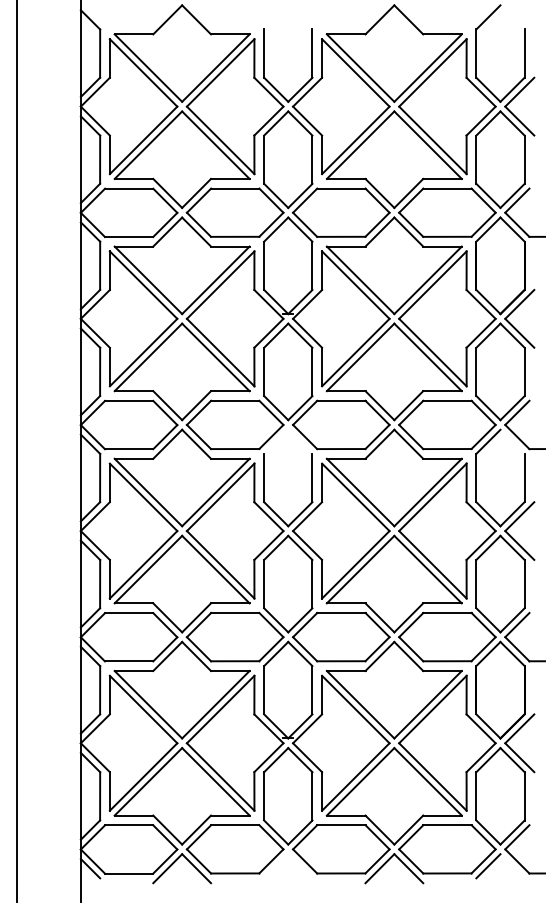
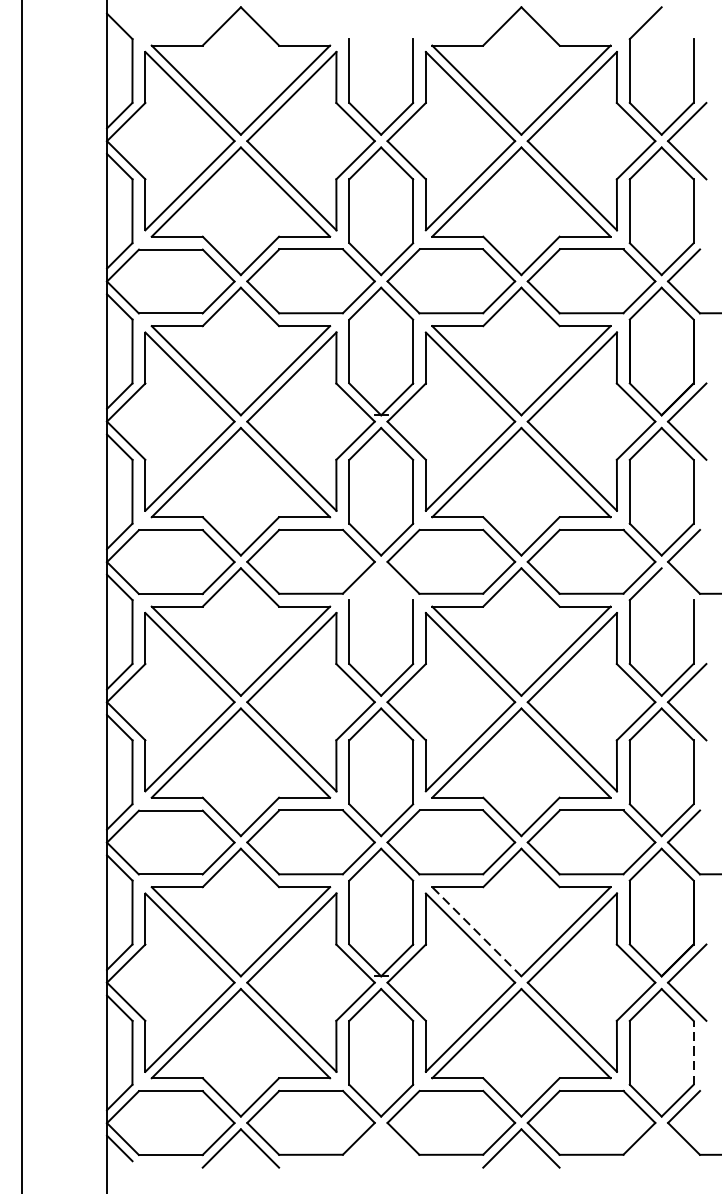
line: (360, 704) -> (476, 931), solid -> dashed
line: (524, 795) -> (693, 1051), solid -> dashed
line: (488, 866) -> (645, 1145), removed

